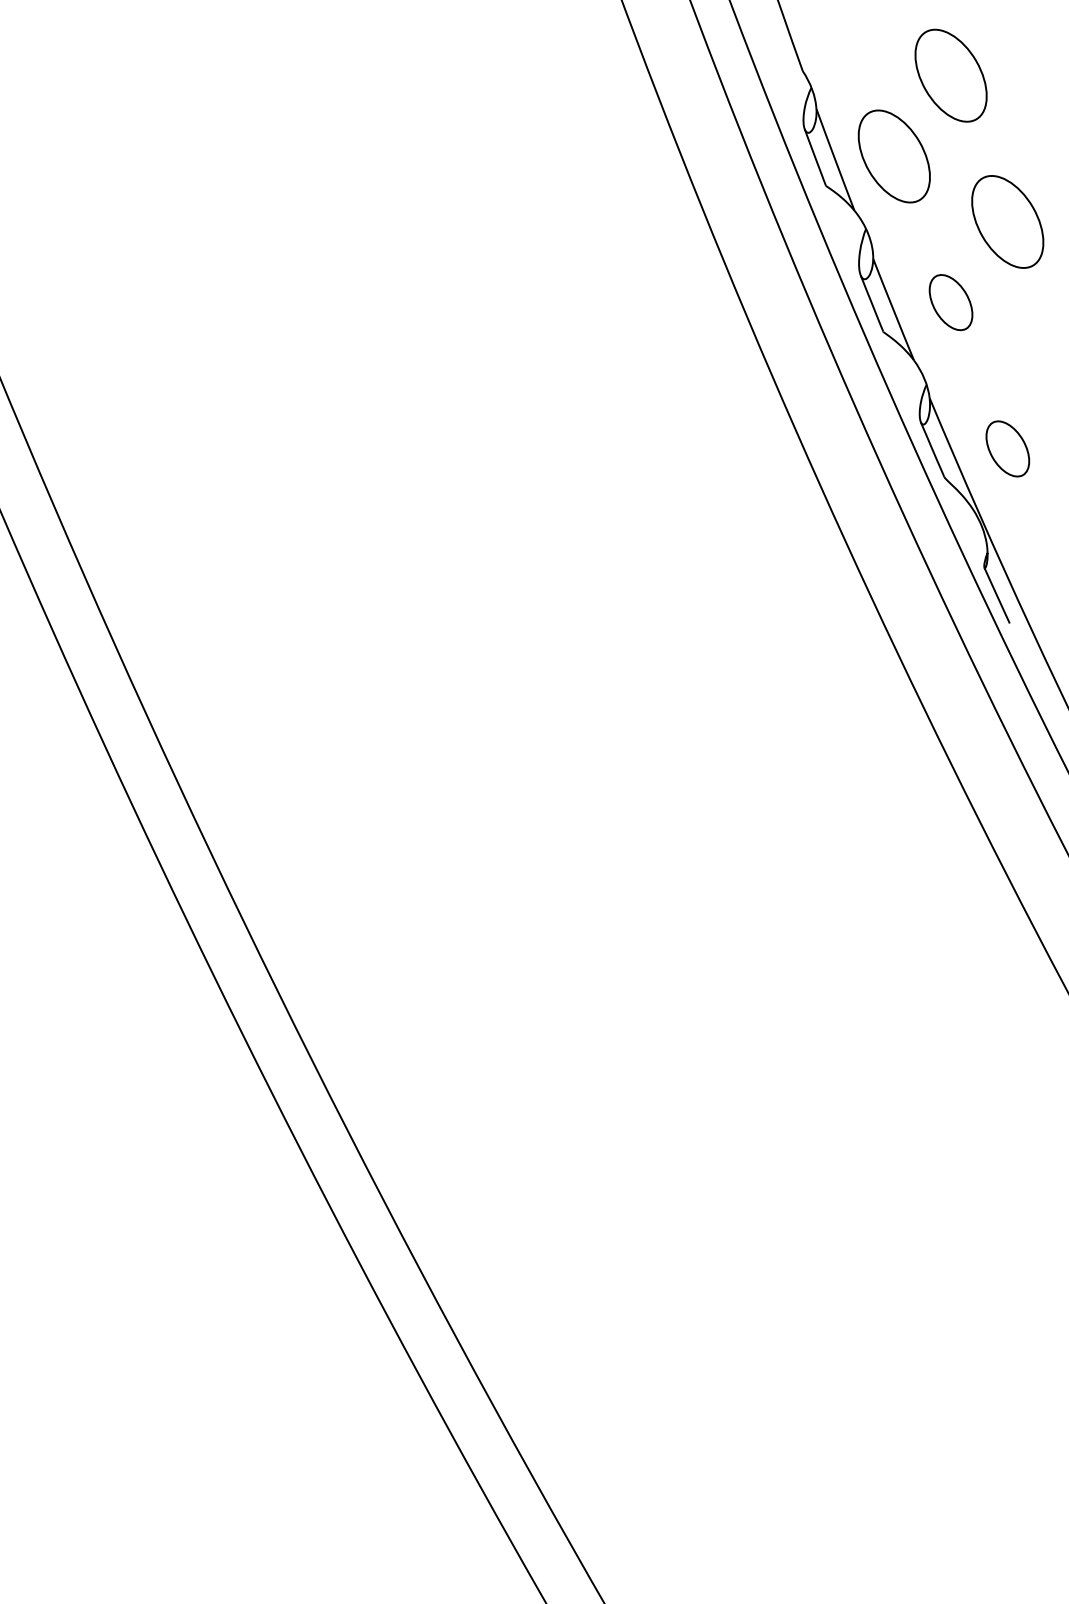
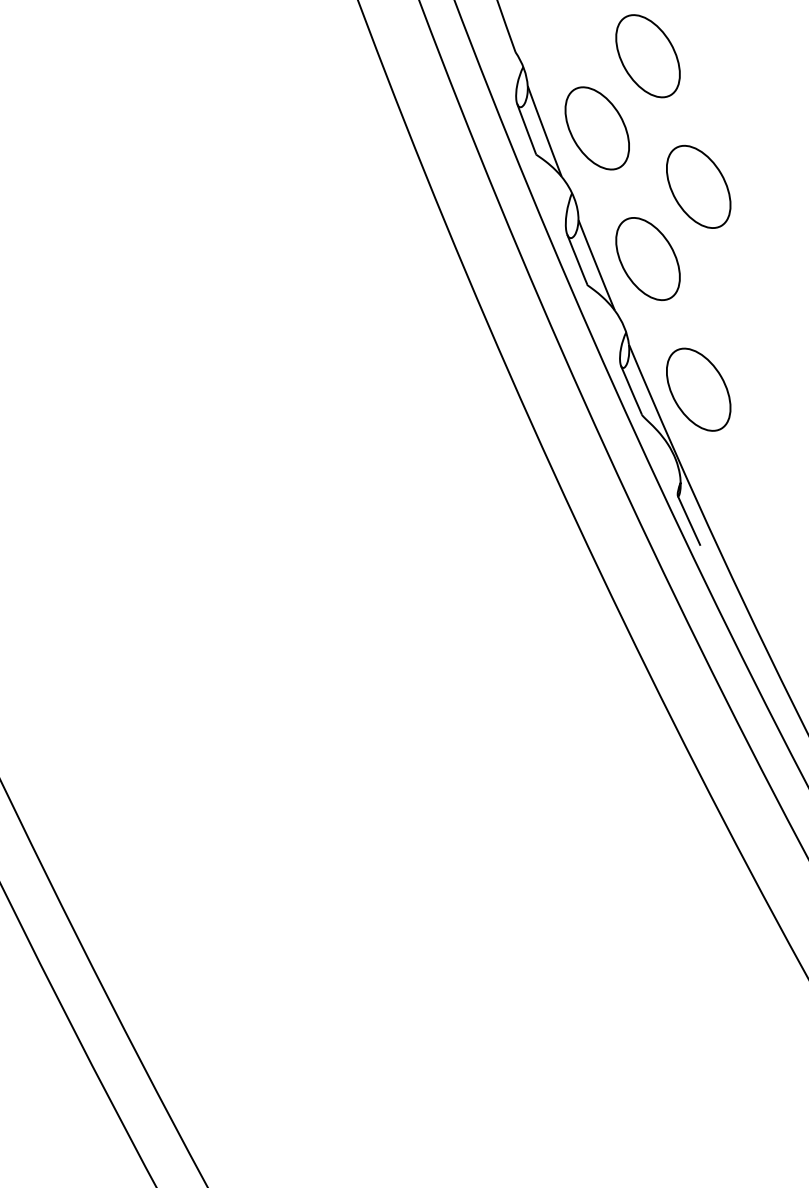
part: (950, 302) -> (647, 258), size x1.67
part: (1007, 448) -> (698, 389), size x1.67

